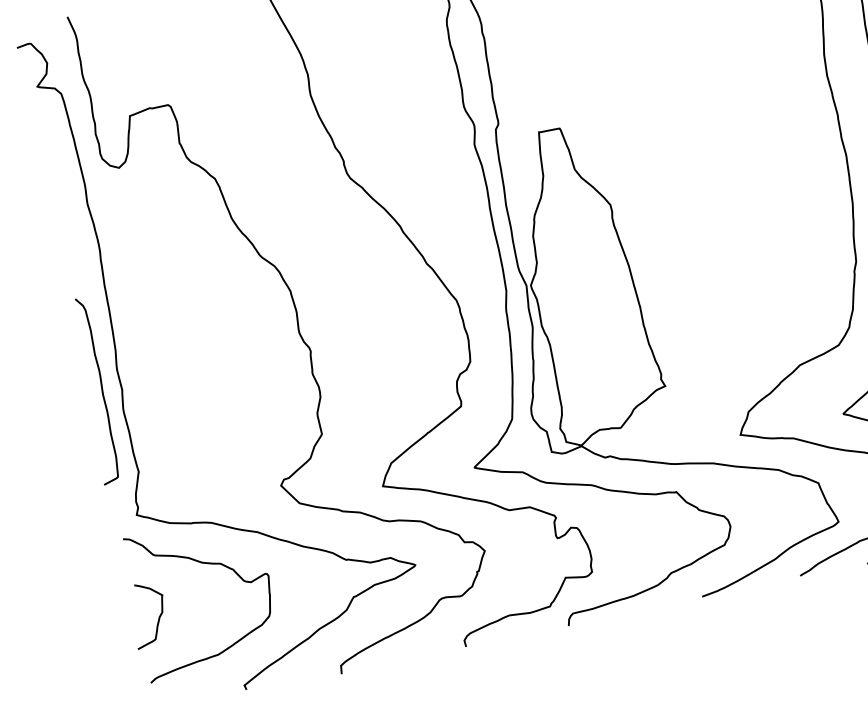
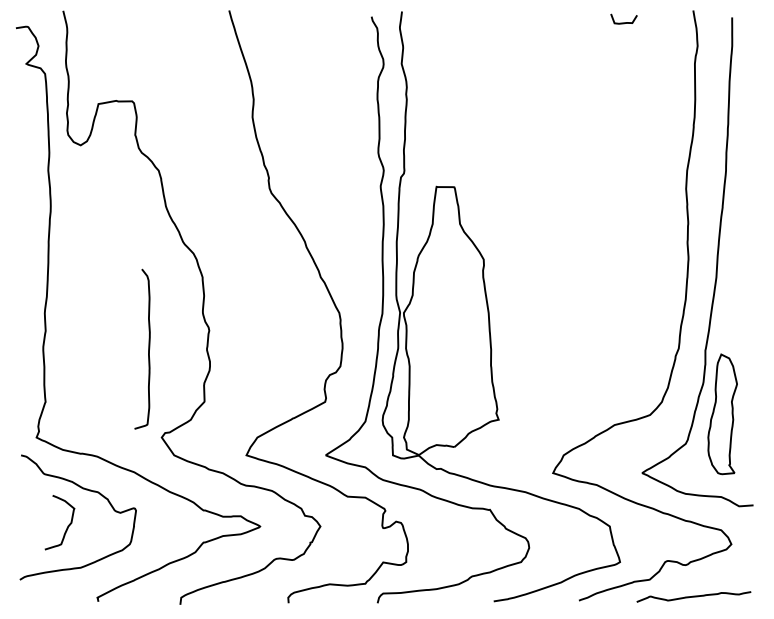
curve: (101, 388) -> (148, 348), moved
curve: (157, 618) -> (66, 527), moved

